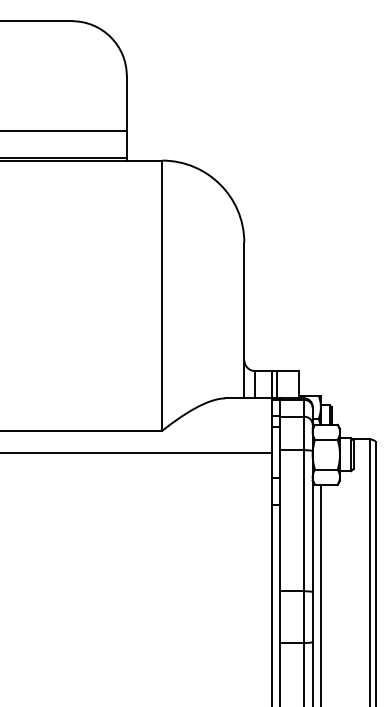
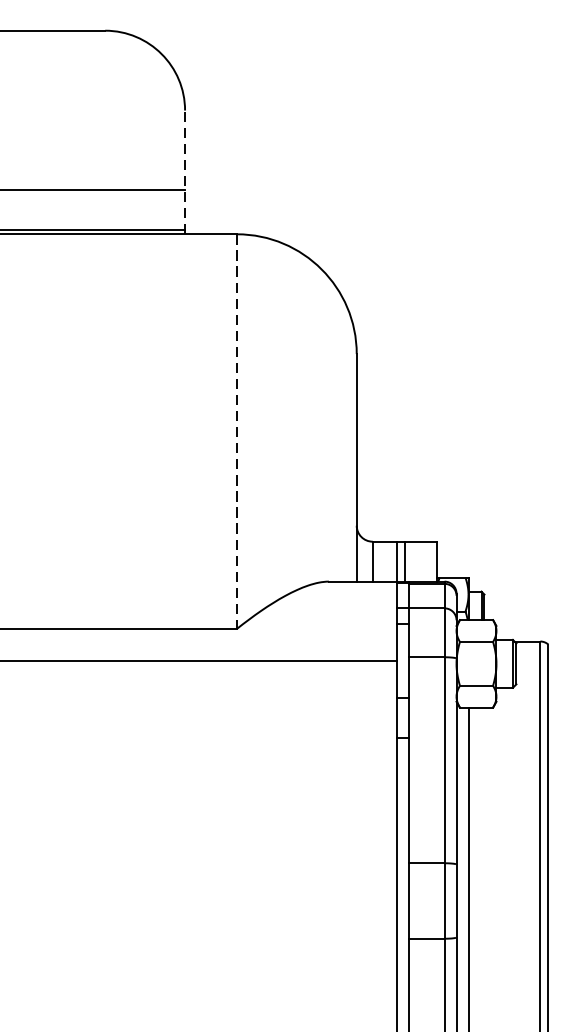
line: (126, 117) -> (184, 171), solid -> dashed
line: (162, 296) -> (237, 432), solid -> dashed

